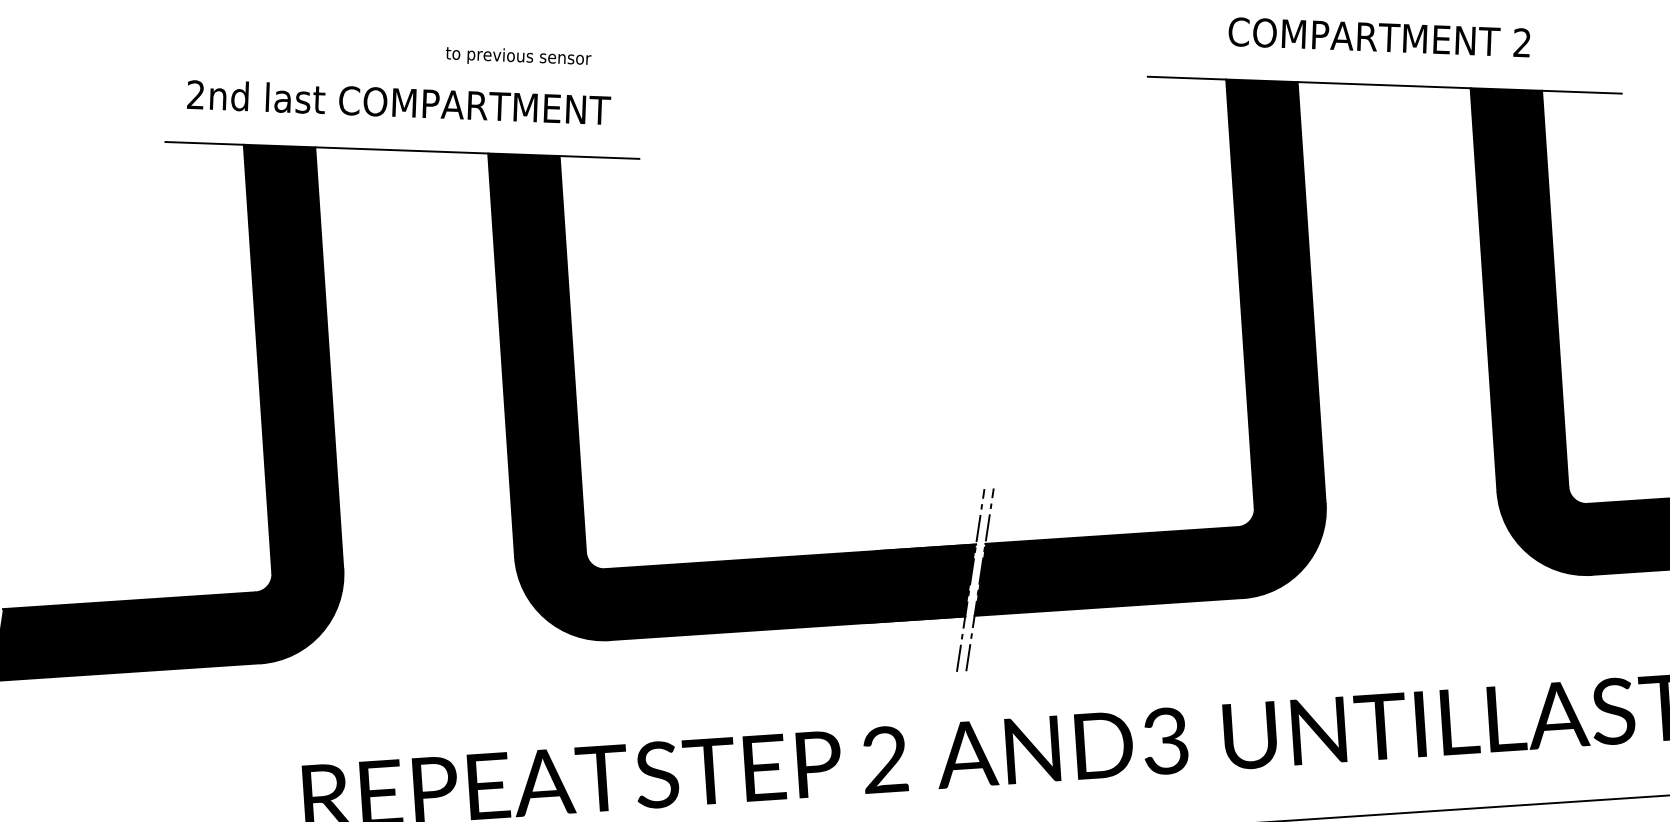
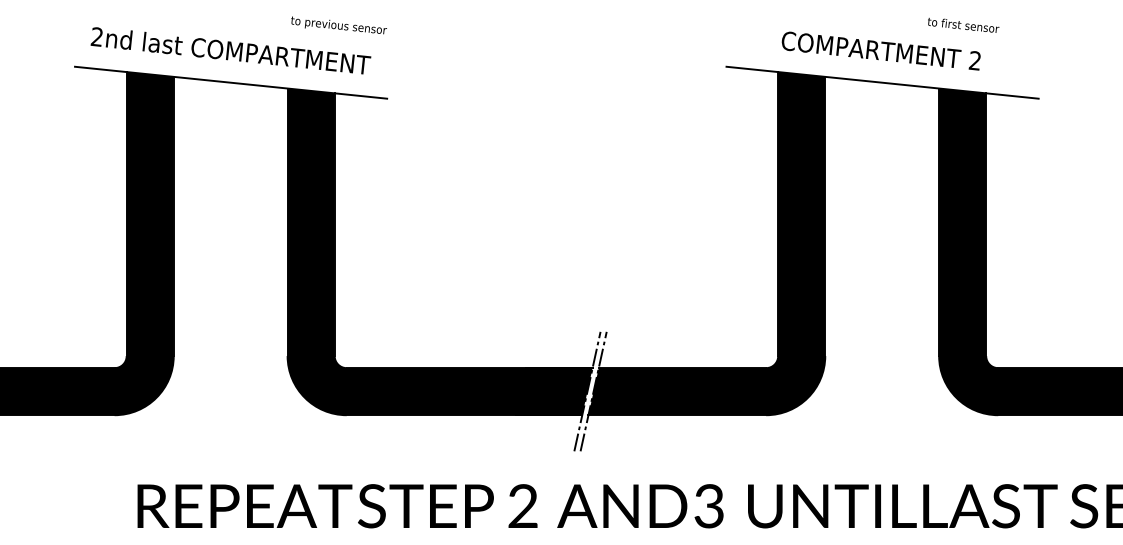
text: (517, 56) -> (338, 25), moved

